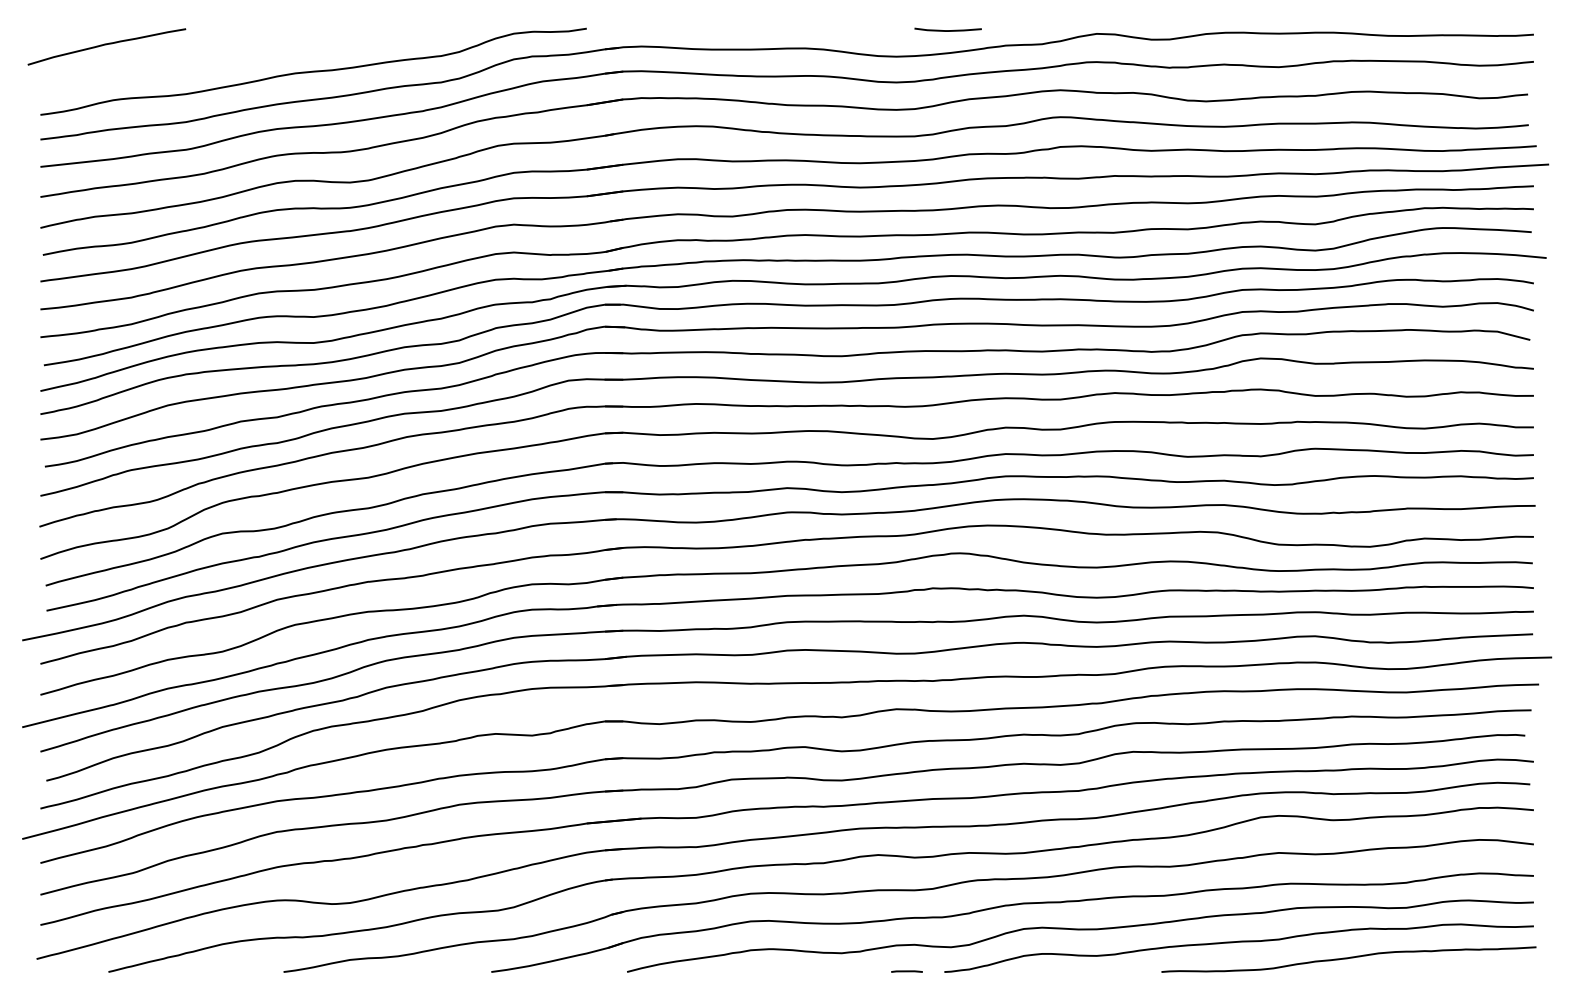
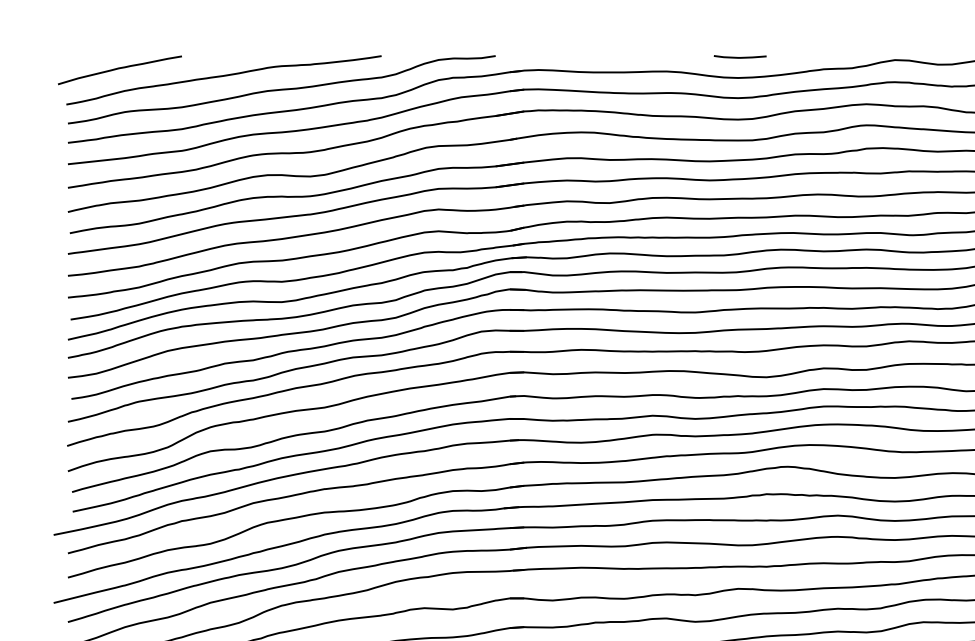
curve: (947, 30) -> (739, 57), moved
curve: (238, 55) -> (223, 77), added

